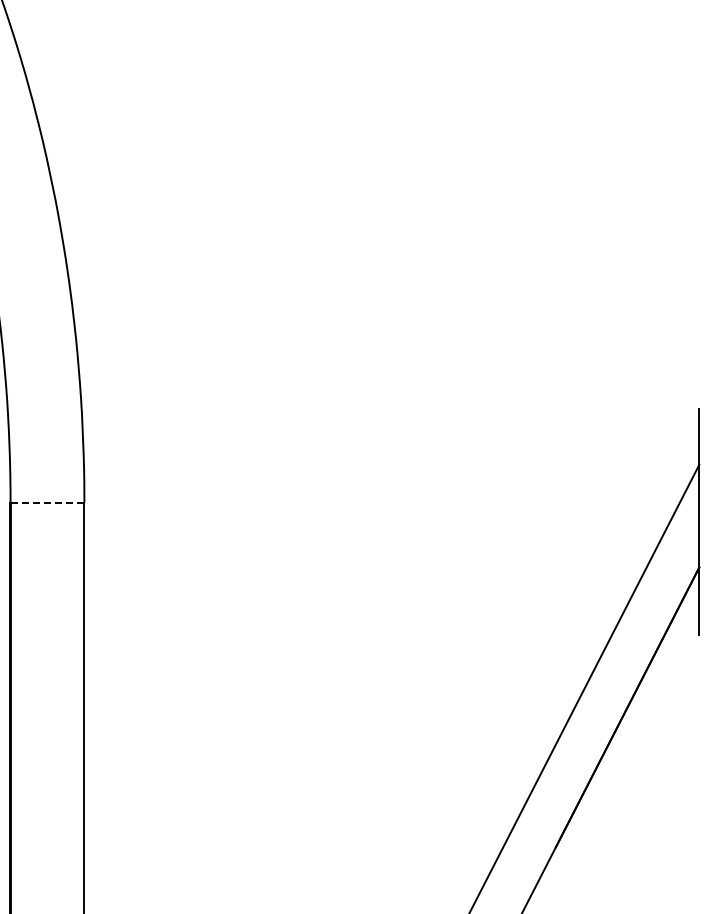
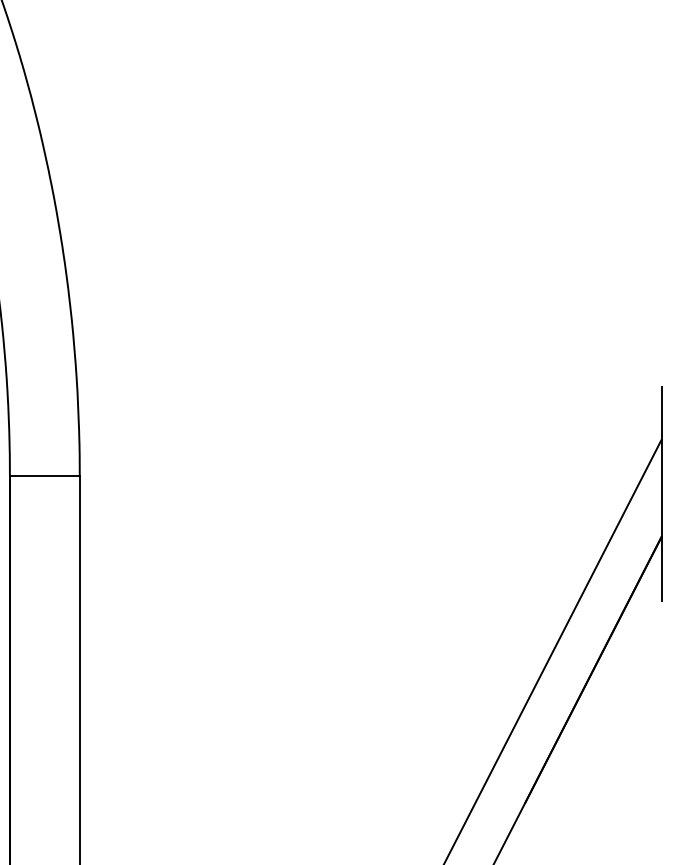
line: (47, 503) -> (44, 476), dashed -> solid

